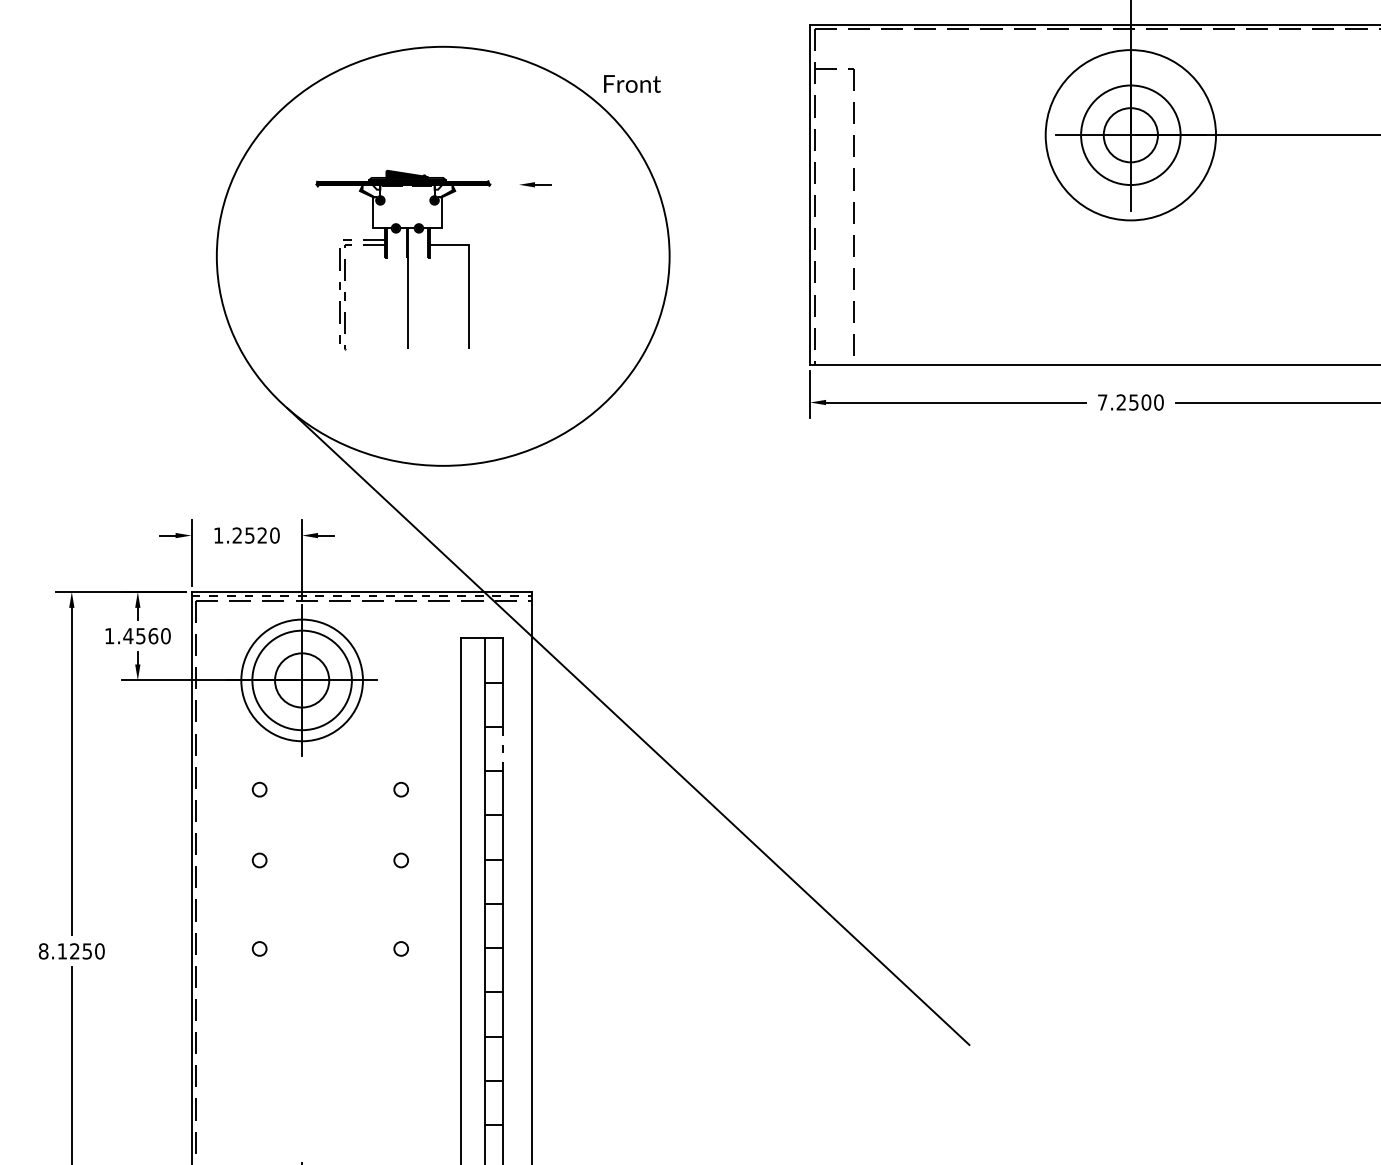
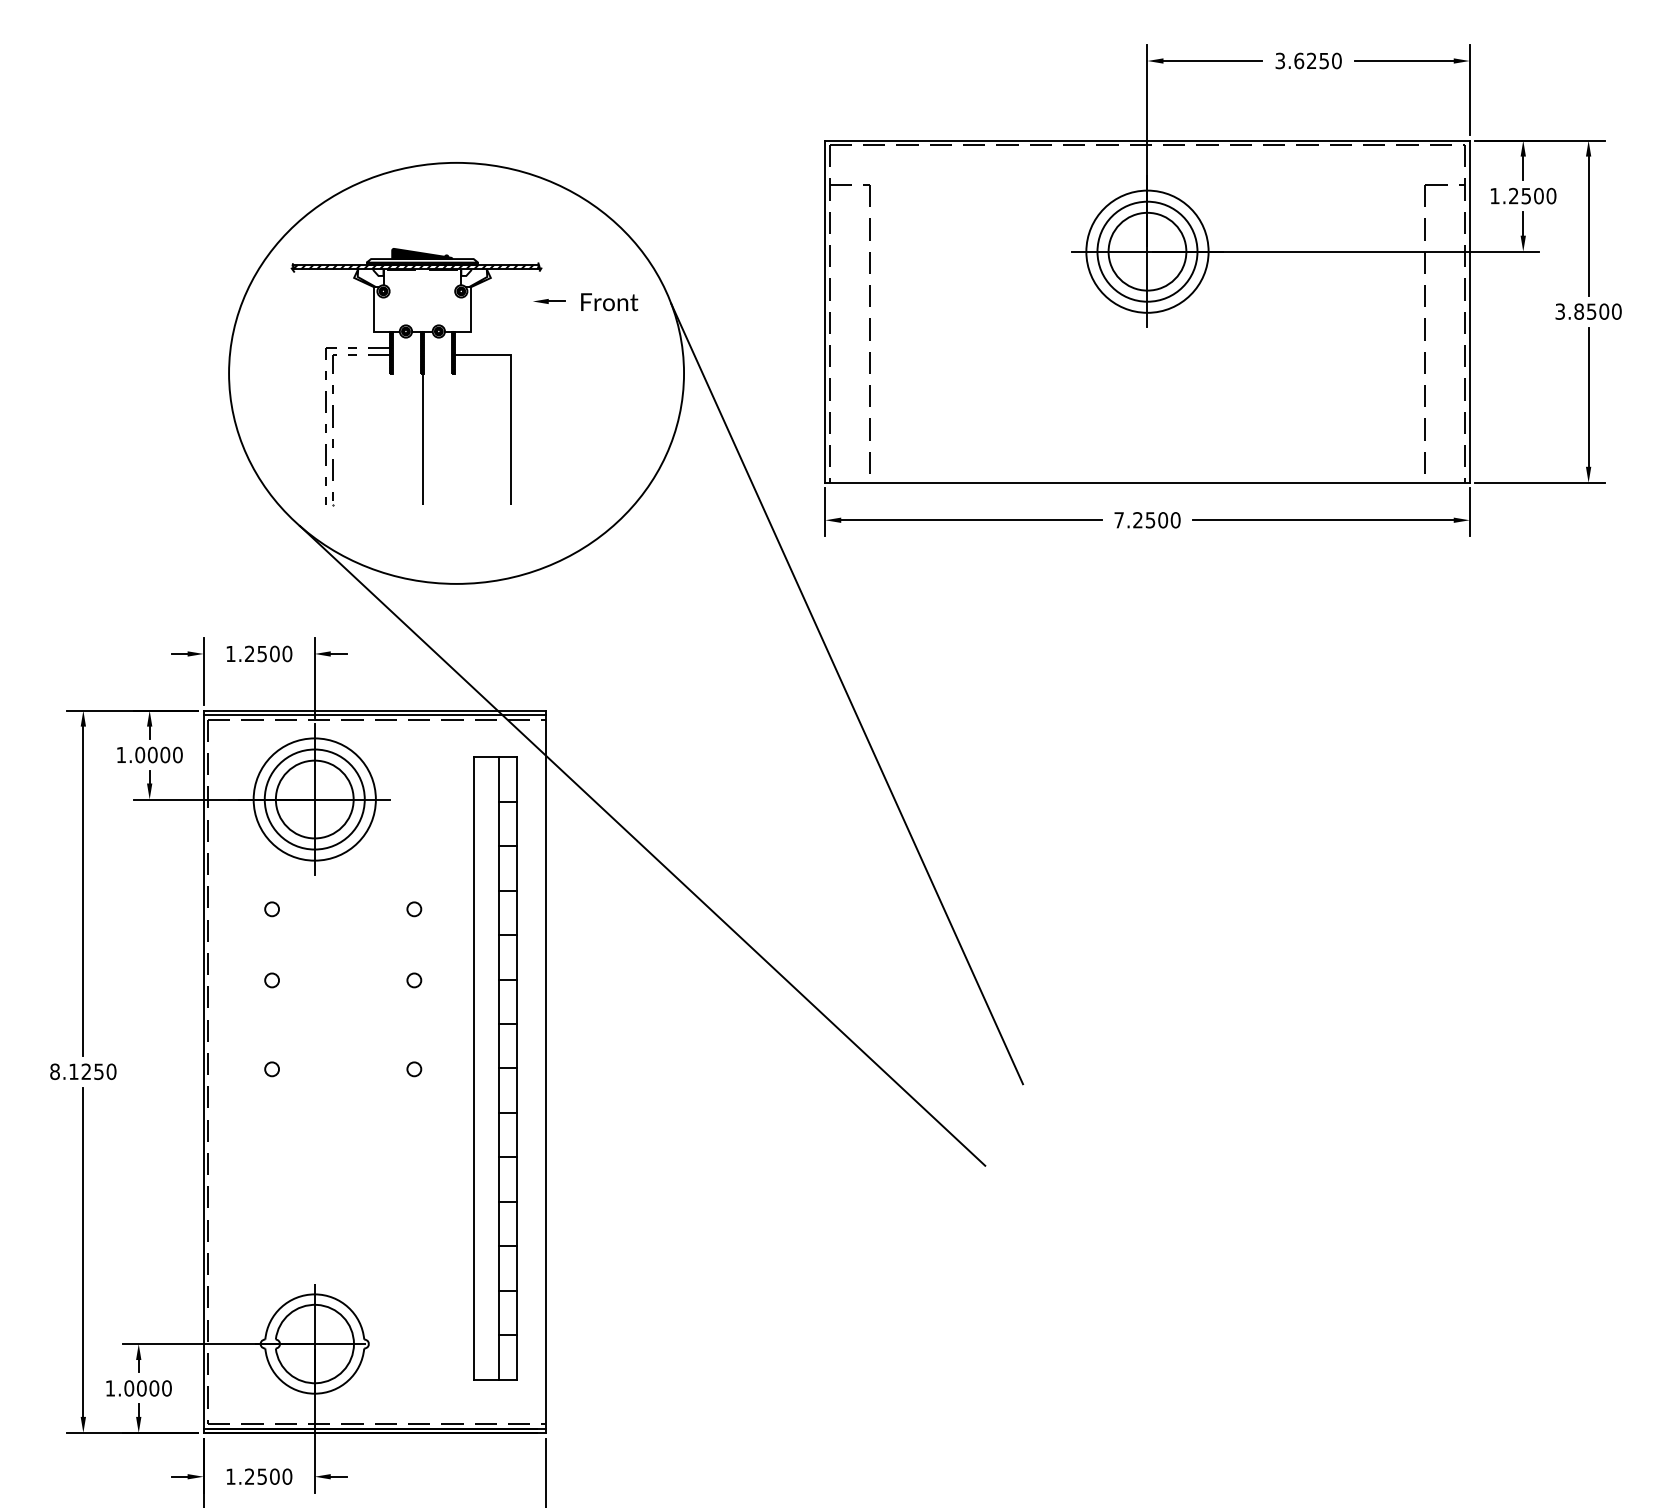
text: (632, 84) -> (609, 302), moved
circle: (1130, 135) -> (1147, 251), size x0.71
circle: (1130, 135) -> (1147, 251), size x1.43
part: (403, 260) -> (416, 377), size x1.43
text: (262, 535) -> (274, 653), 1.2520 -> 1.2500
line: (832, 574) -> (847, 693), added
line: (362, 596) -> (375, 715), dashed -> solid
text: (140, 635) -> (152, 754), 1.4560 -> 1.0000
circle: (301, 680) -> (314, 799), size x1.43
line: (502, 749) -> (516, 868), dashed -> solid

